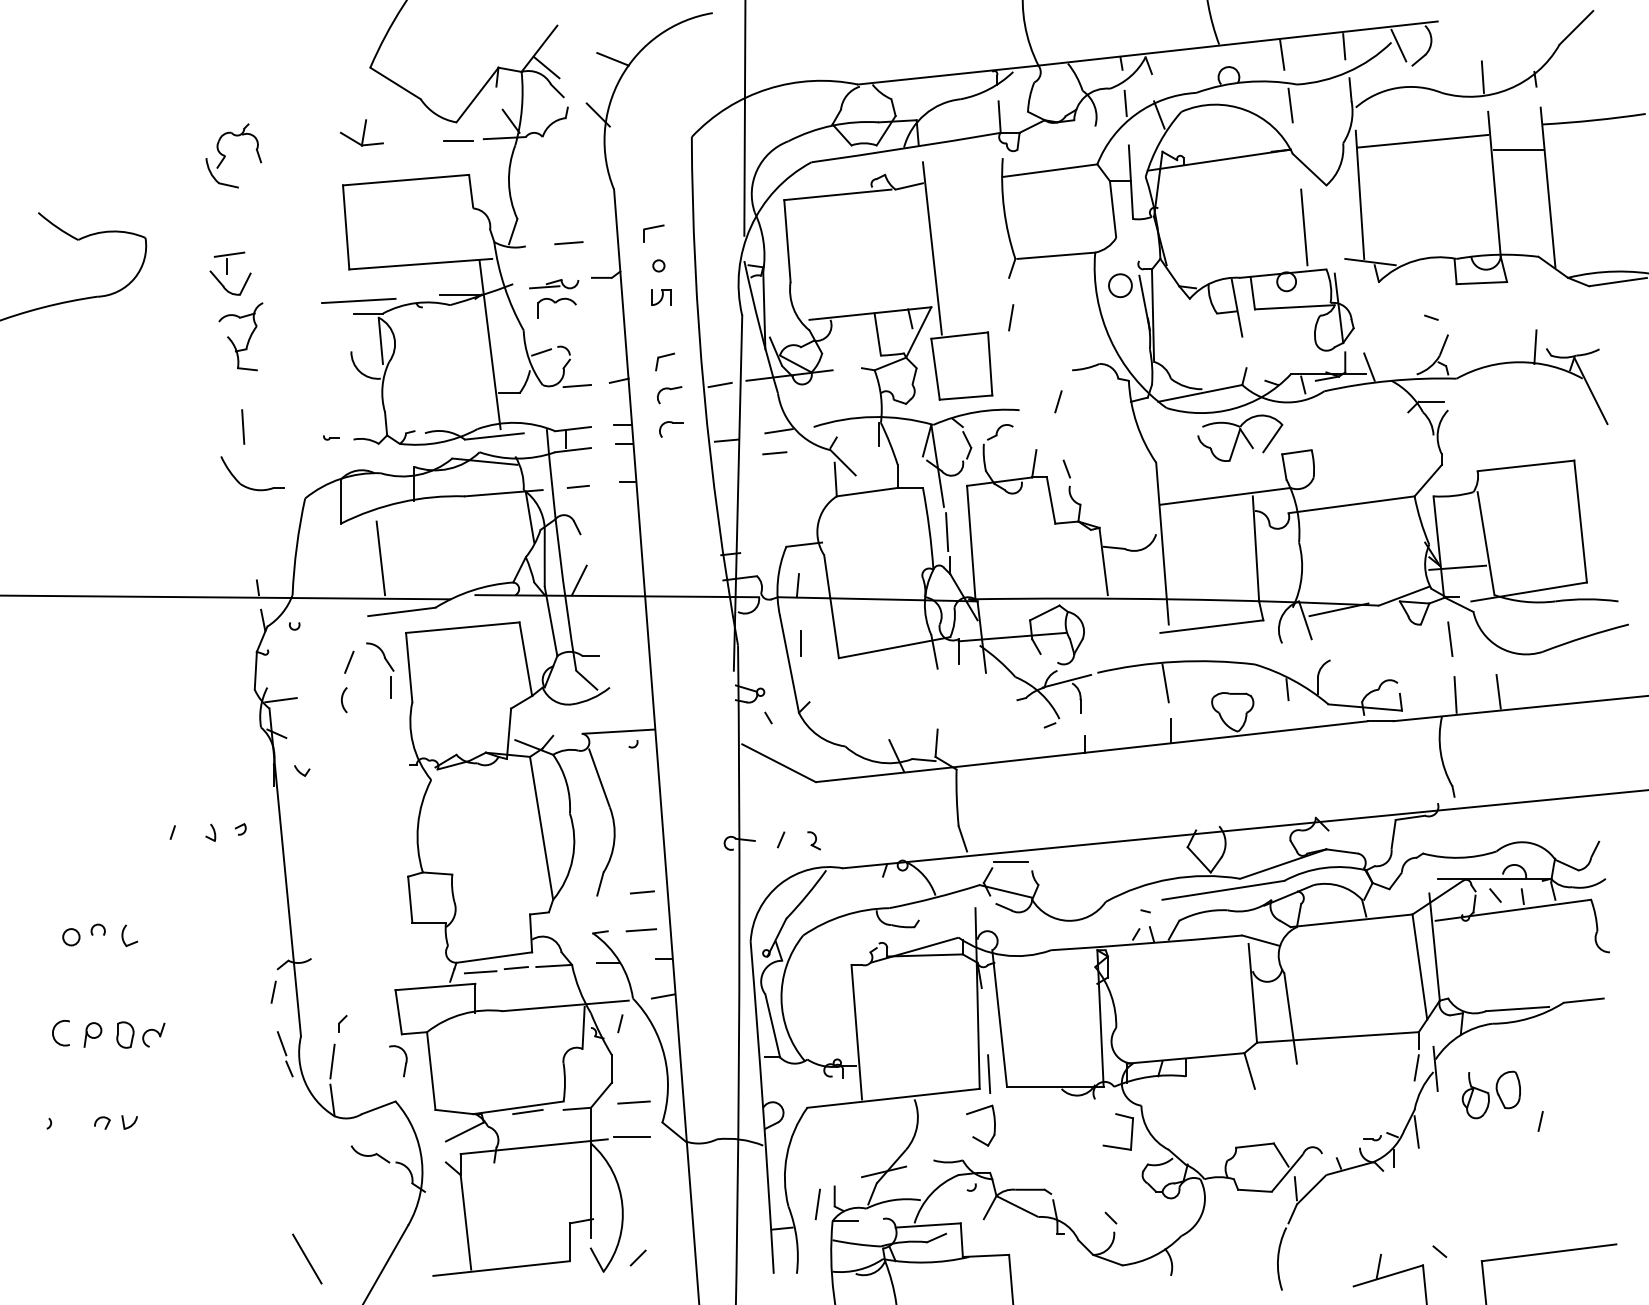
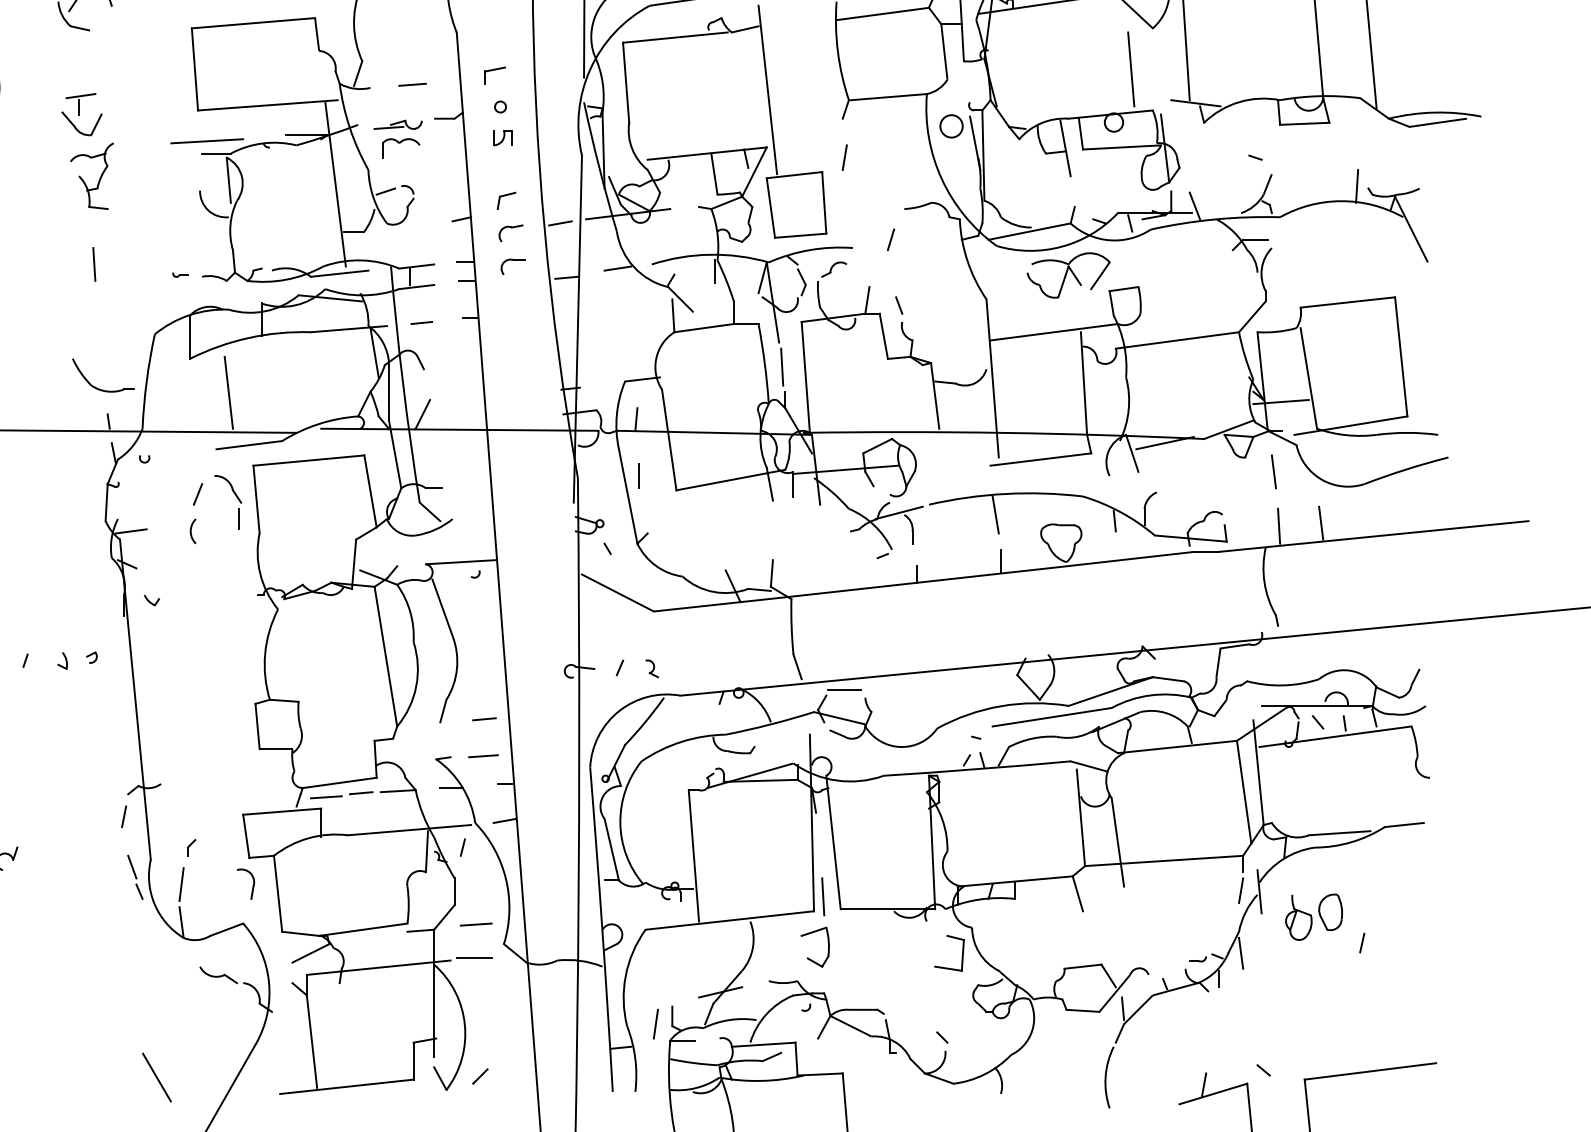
line: (576, 386) -> (420, 224), removed
line: (774, 453) -> (613, 290), removed
part: (245, 485) -> (96, 387), moved
line: (527, 1111) -> (372, 933), removed

